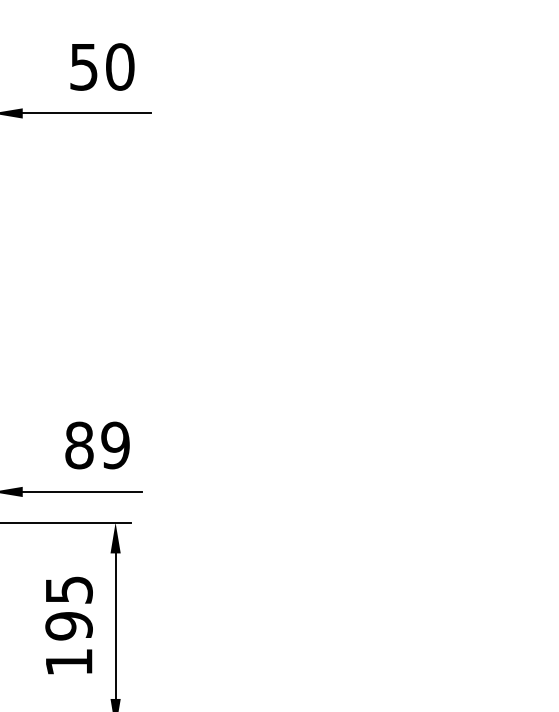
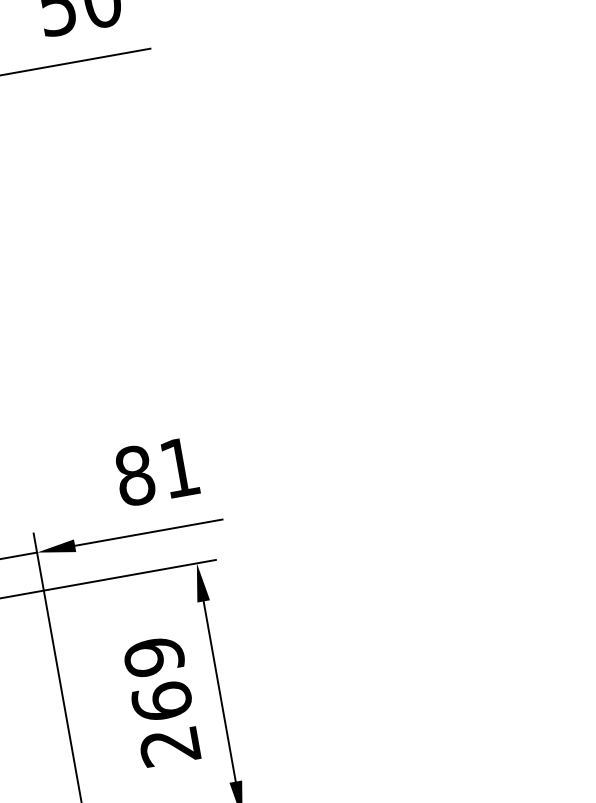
text: (115, 445) -> (179, 467), 89 -> 81
text: (68, 625) -> (161, 701), 195 -> 269

